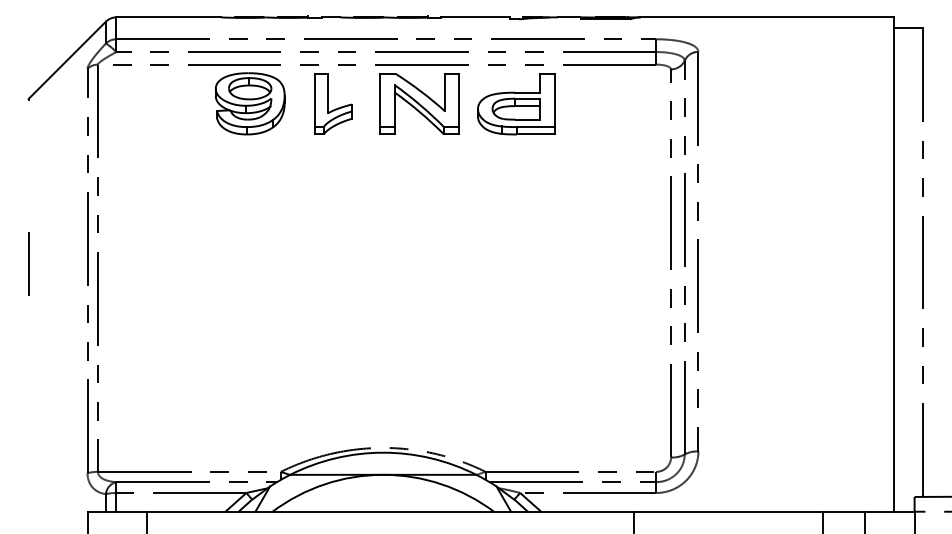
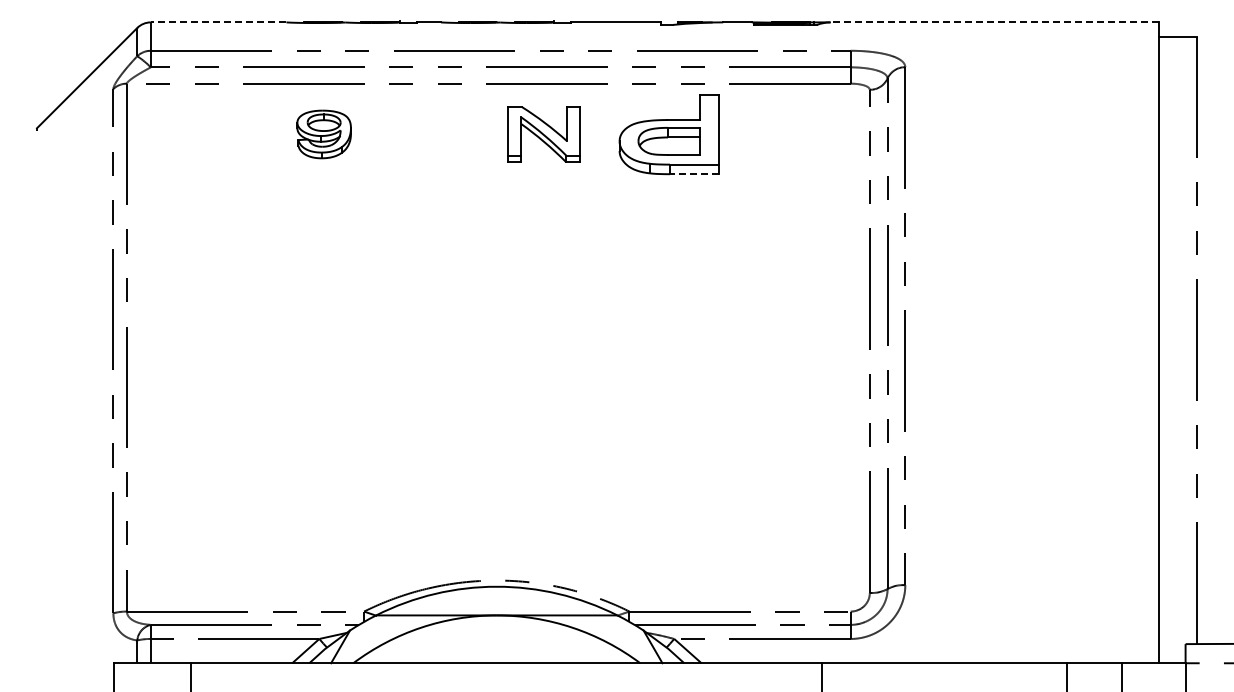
line: (168, 17) -> (218, 22), solid -> dashed
line: (766, 17) -> (993, 22), solid -> dashed
part: (249, 103) -> (323, 134), size x0.6
part: (333, 103) -> (432, 134), removed
part: (420, 103) -> (544, 134), size x0.7
line: (535, 134) -> (694, 174), solid -> dashed
line: (28, 264) -> (37, 342), removed

